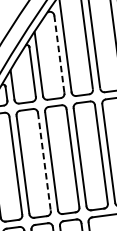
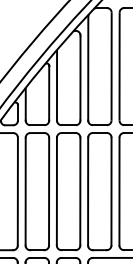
line: (59, 54) -> (80, 78), dashed -> solid
line: (44, 161) -> (49, 191), dashed -> solid

